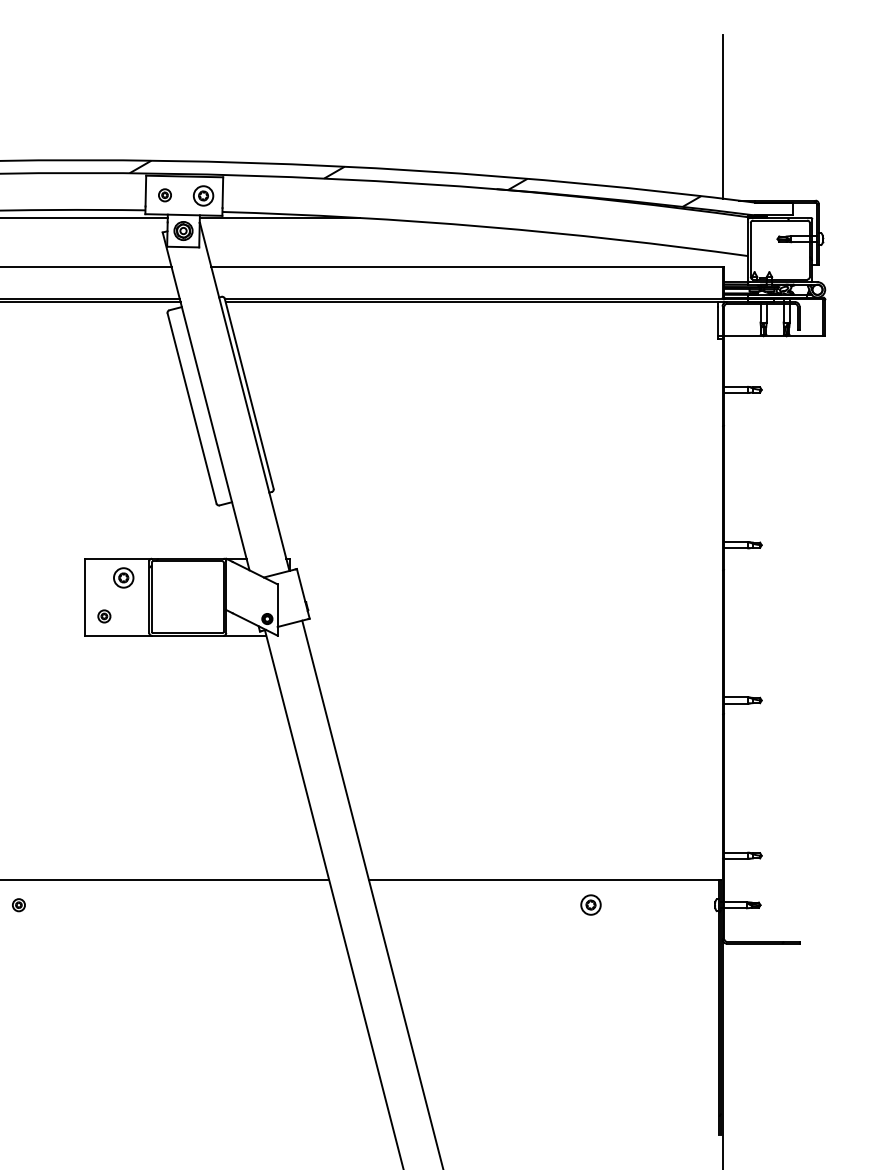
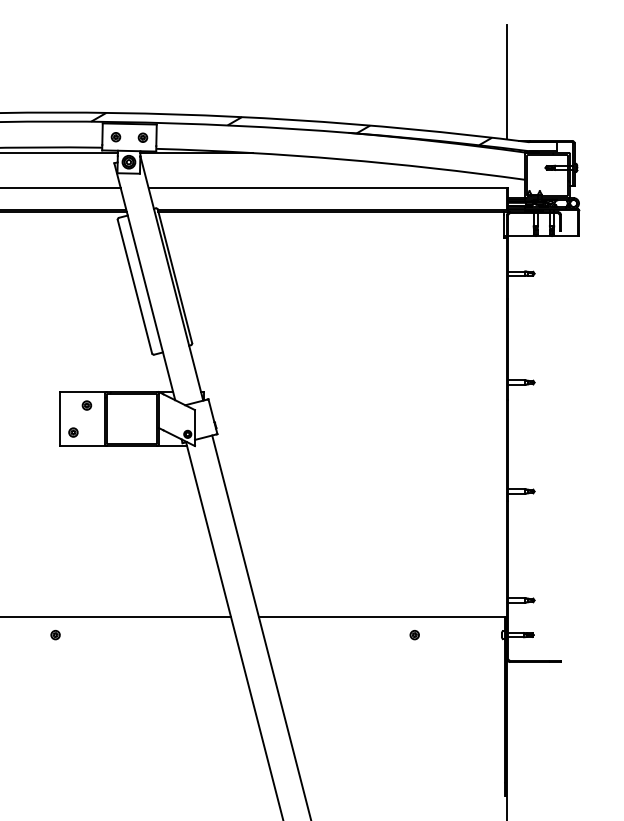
part: (203, 196) -> (142, 138), size x0.62
part: (123, 577) -> (86, 405), size x0.62
part: (18, 905) -> (55, 635), moved
part: (590, 905) -> (414, 635), size x0.62

